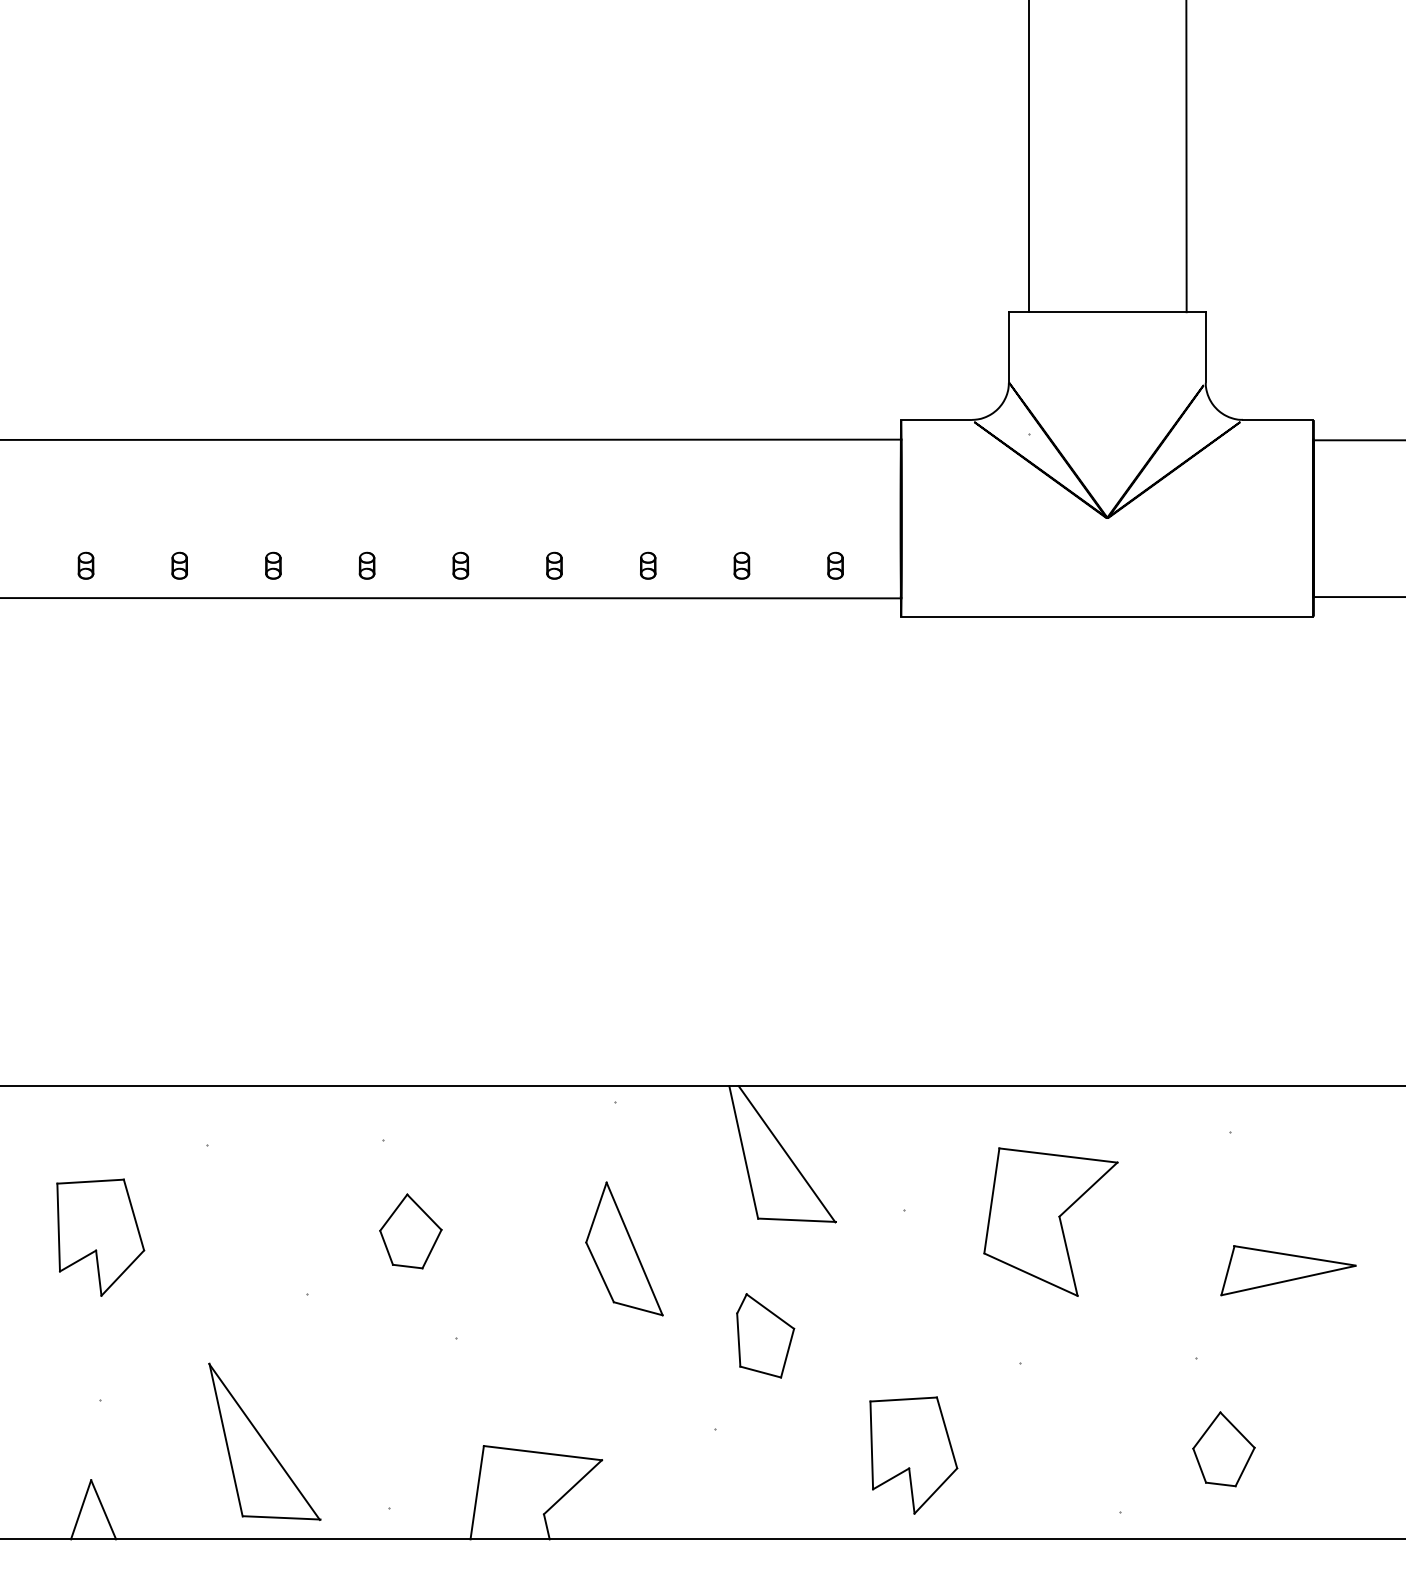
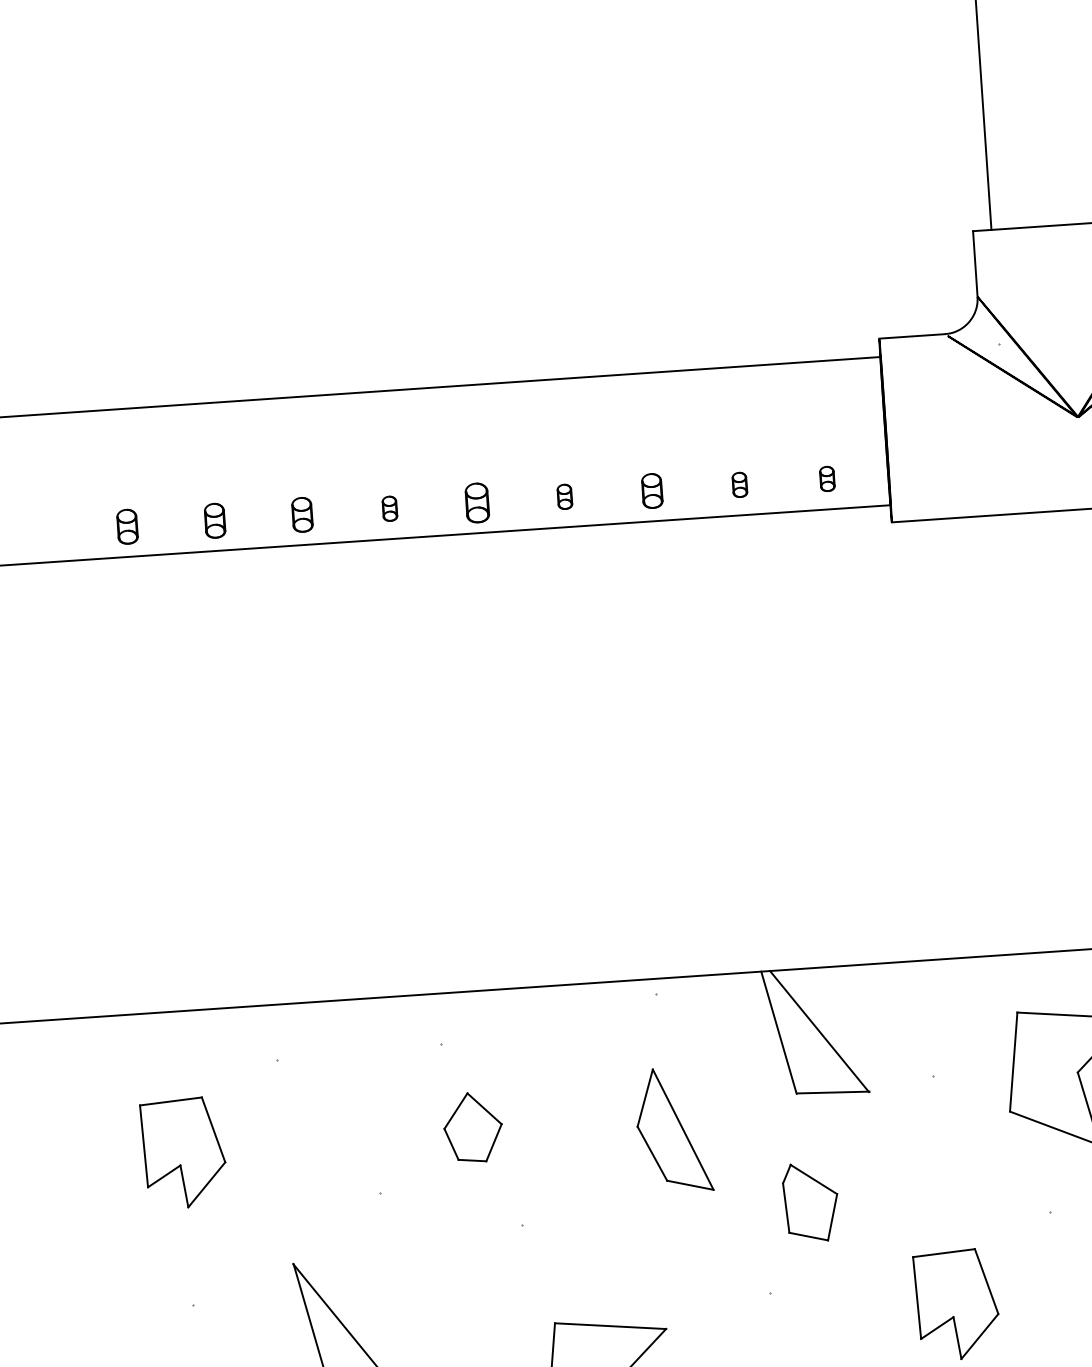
part: (85, 565) -> (126, 526), size x1.4
part: (179, 565) -> (214, 520), size x1.4
part: (273, 565) -> (302, 514), size x1.4
part: (460, 565) -> (477, 502), size x1.6
part: (648, 565) -> (652, 490), size x1.4

